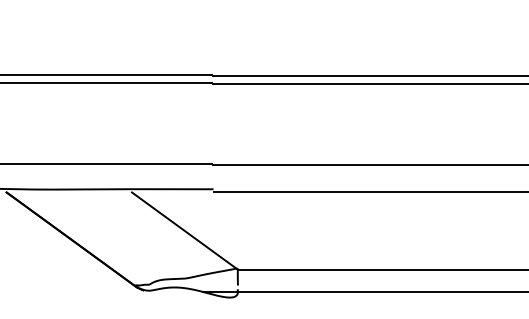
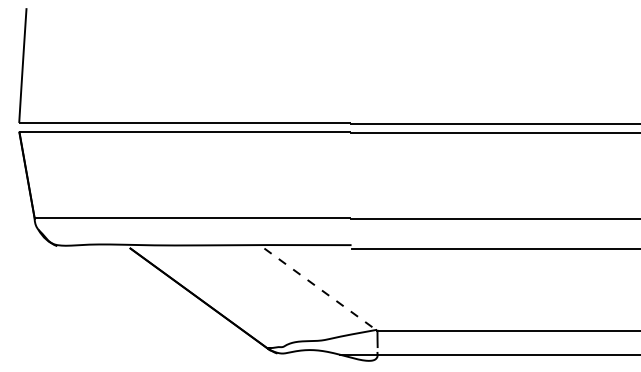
line: (184, 230) -> (320, 289), solid -> dashed

